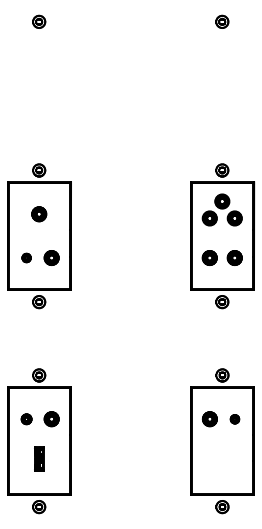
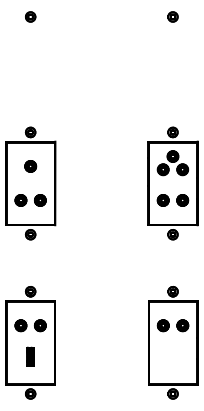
part: (26, 257) -> (20, 200), size x1.67
part: (26, 419) -> (20, 325), size x1.43
part: (234, 419) -> (182, 325), size x1.67

